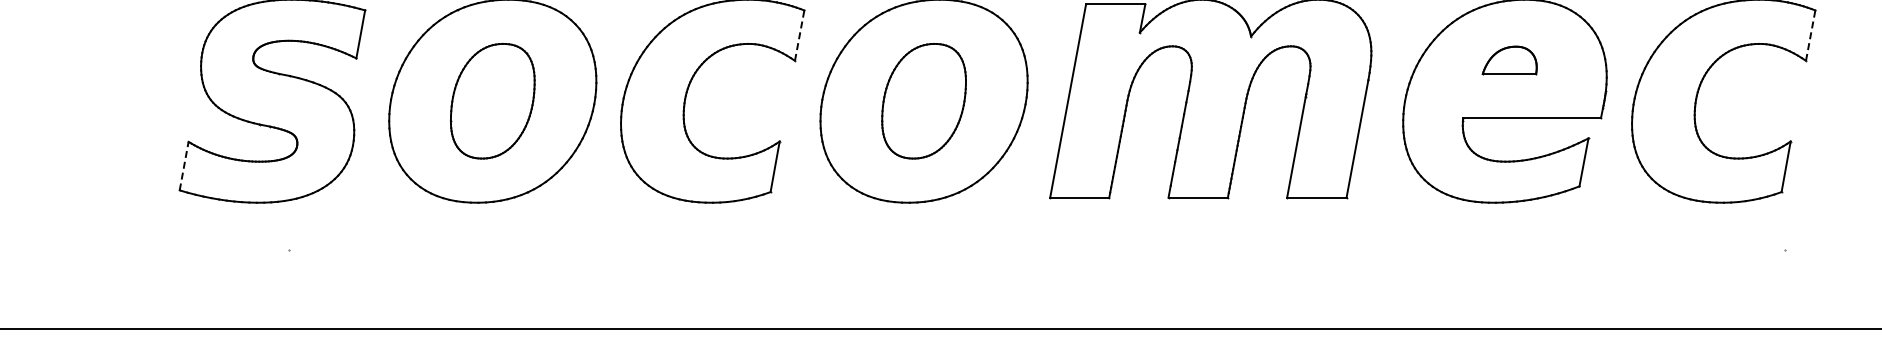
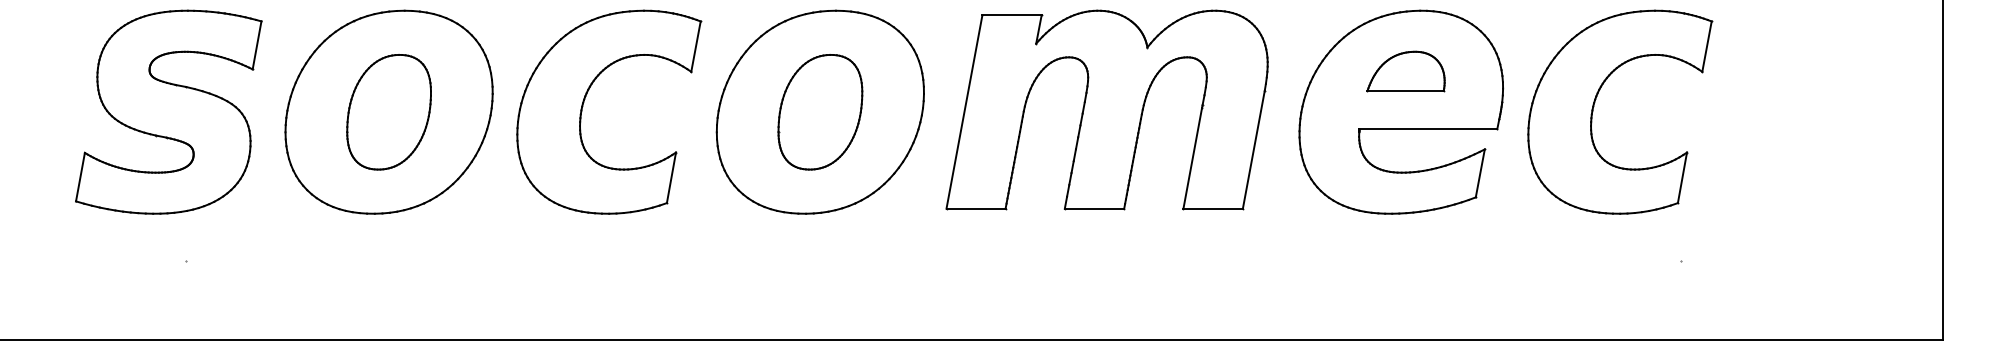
line: (799, 35) -> (695, 46), dashed -> solid
line: (1811, 35) -> (1707, 46), dashed -> solid
part: (1509, 60) -> (1405, 71), size x1.43
line: (184, 166) -> (80, 177), dashed -> solid

